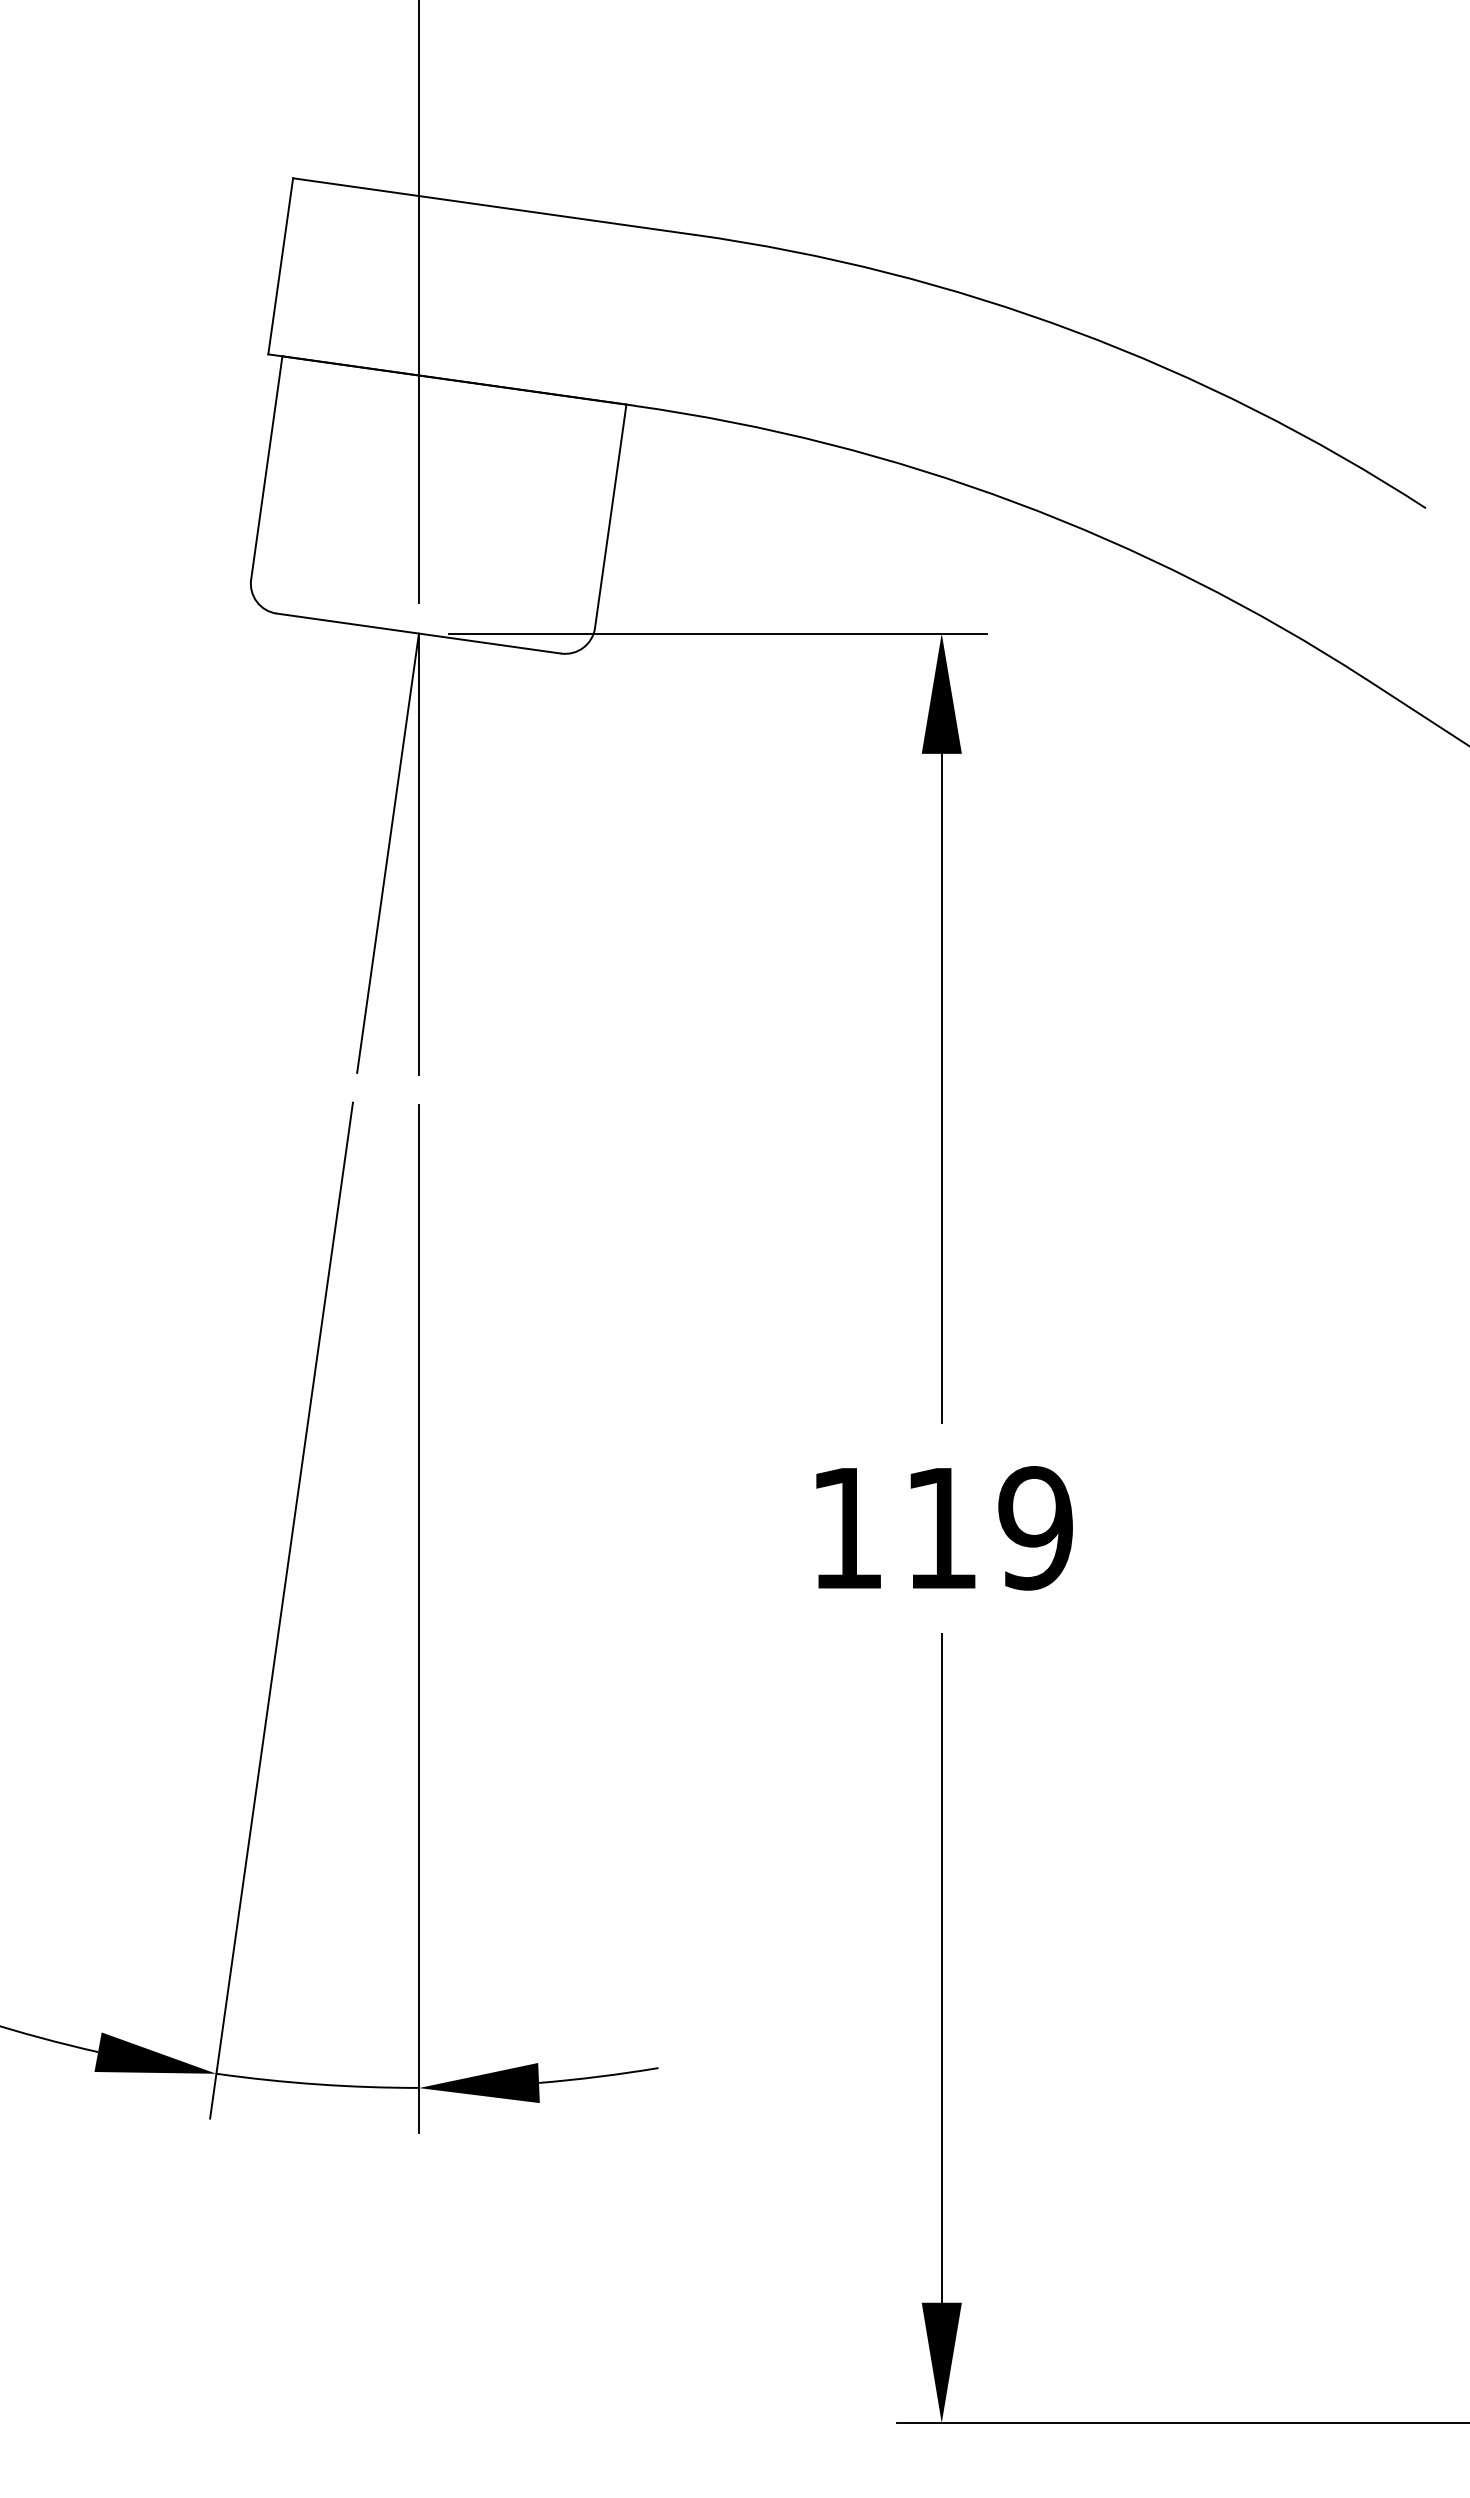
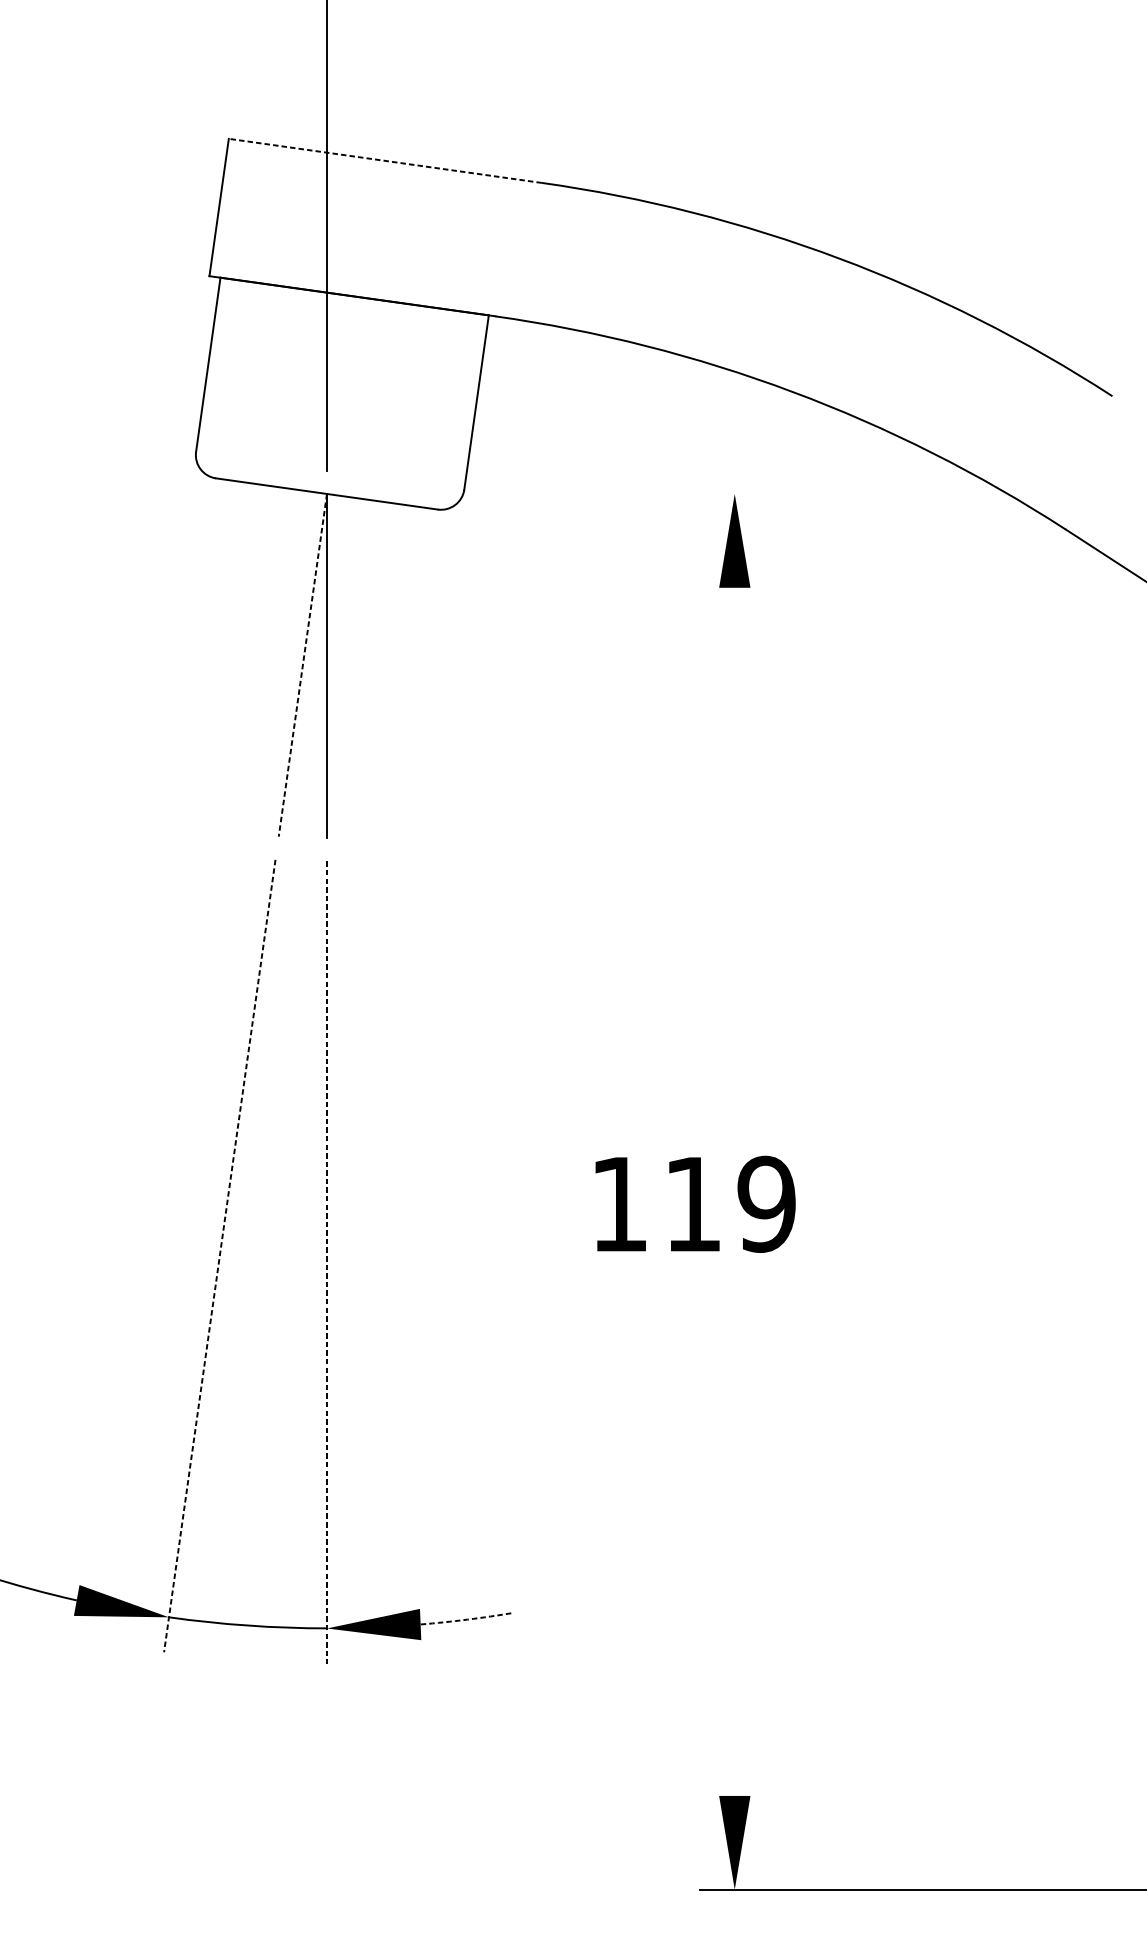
line: (493, 206) -> (385, 160), solid -> dashed
line: (717, 633) -> (559, 493), removed
line: (388, 853) -> (303, 665), solid -> dashed
line: (941, 1088) -> (734, 848), removed
text: (944, 1528) -> (695, 1204), moved
line: (281, 1610) -> (219, 1255), solid -> dashed
line: (418, 1619) -> (326, 1262), solid -> dashed
line: (941, 1967) -> (734, 1534), removed
arc: (598, 2076) -> (467, 1619), solid -> dashed

